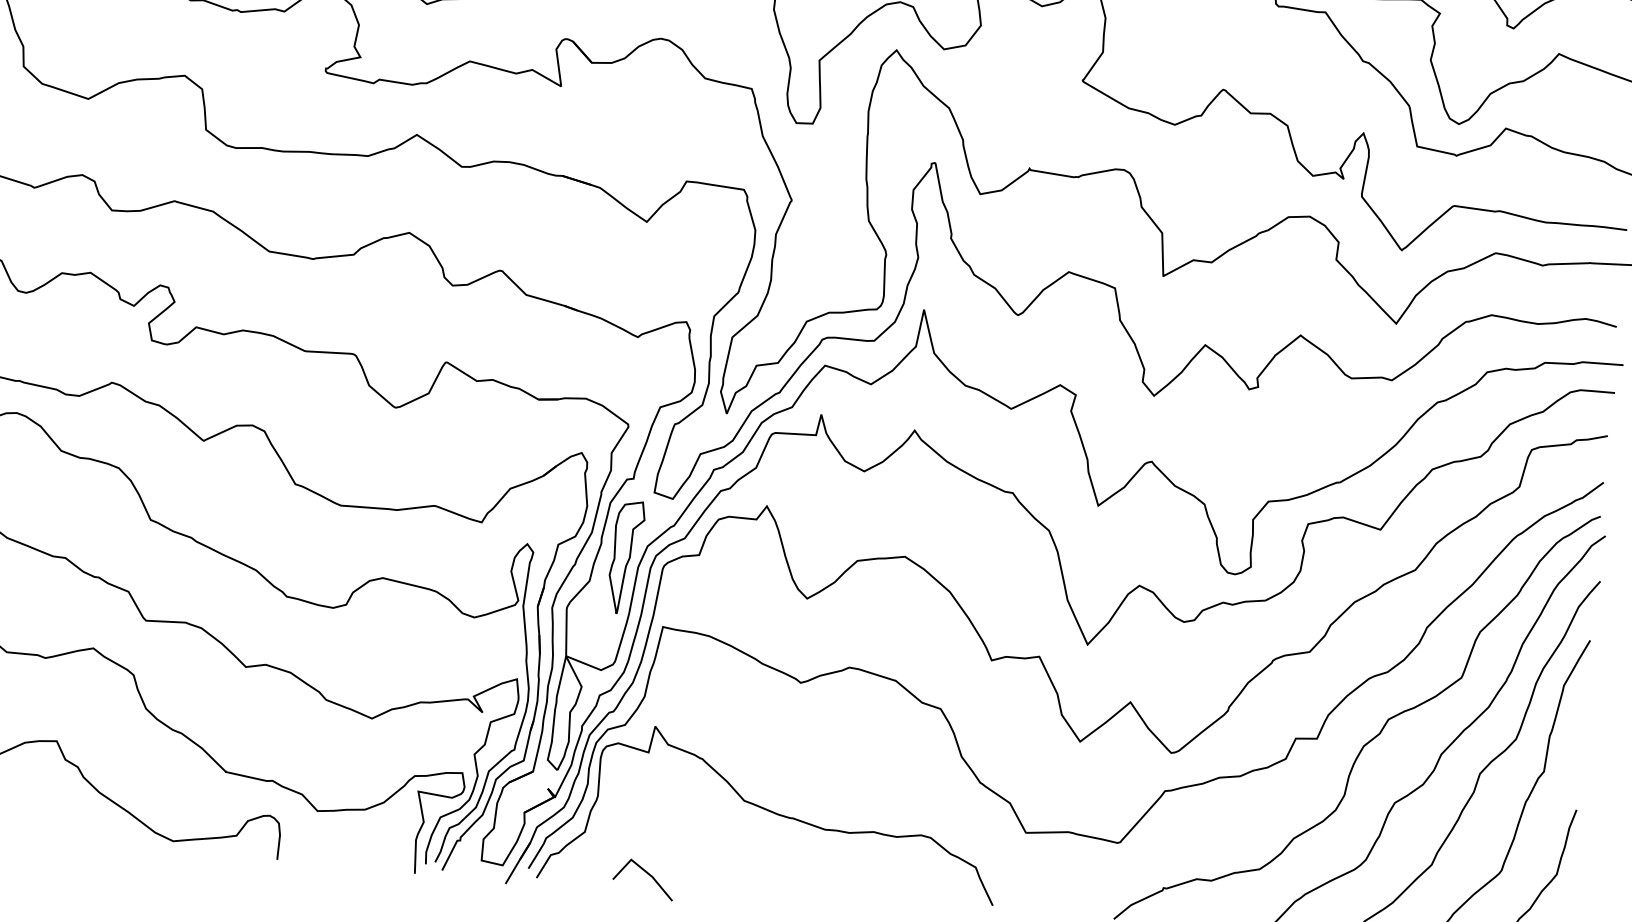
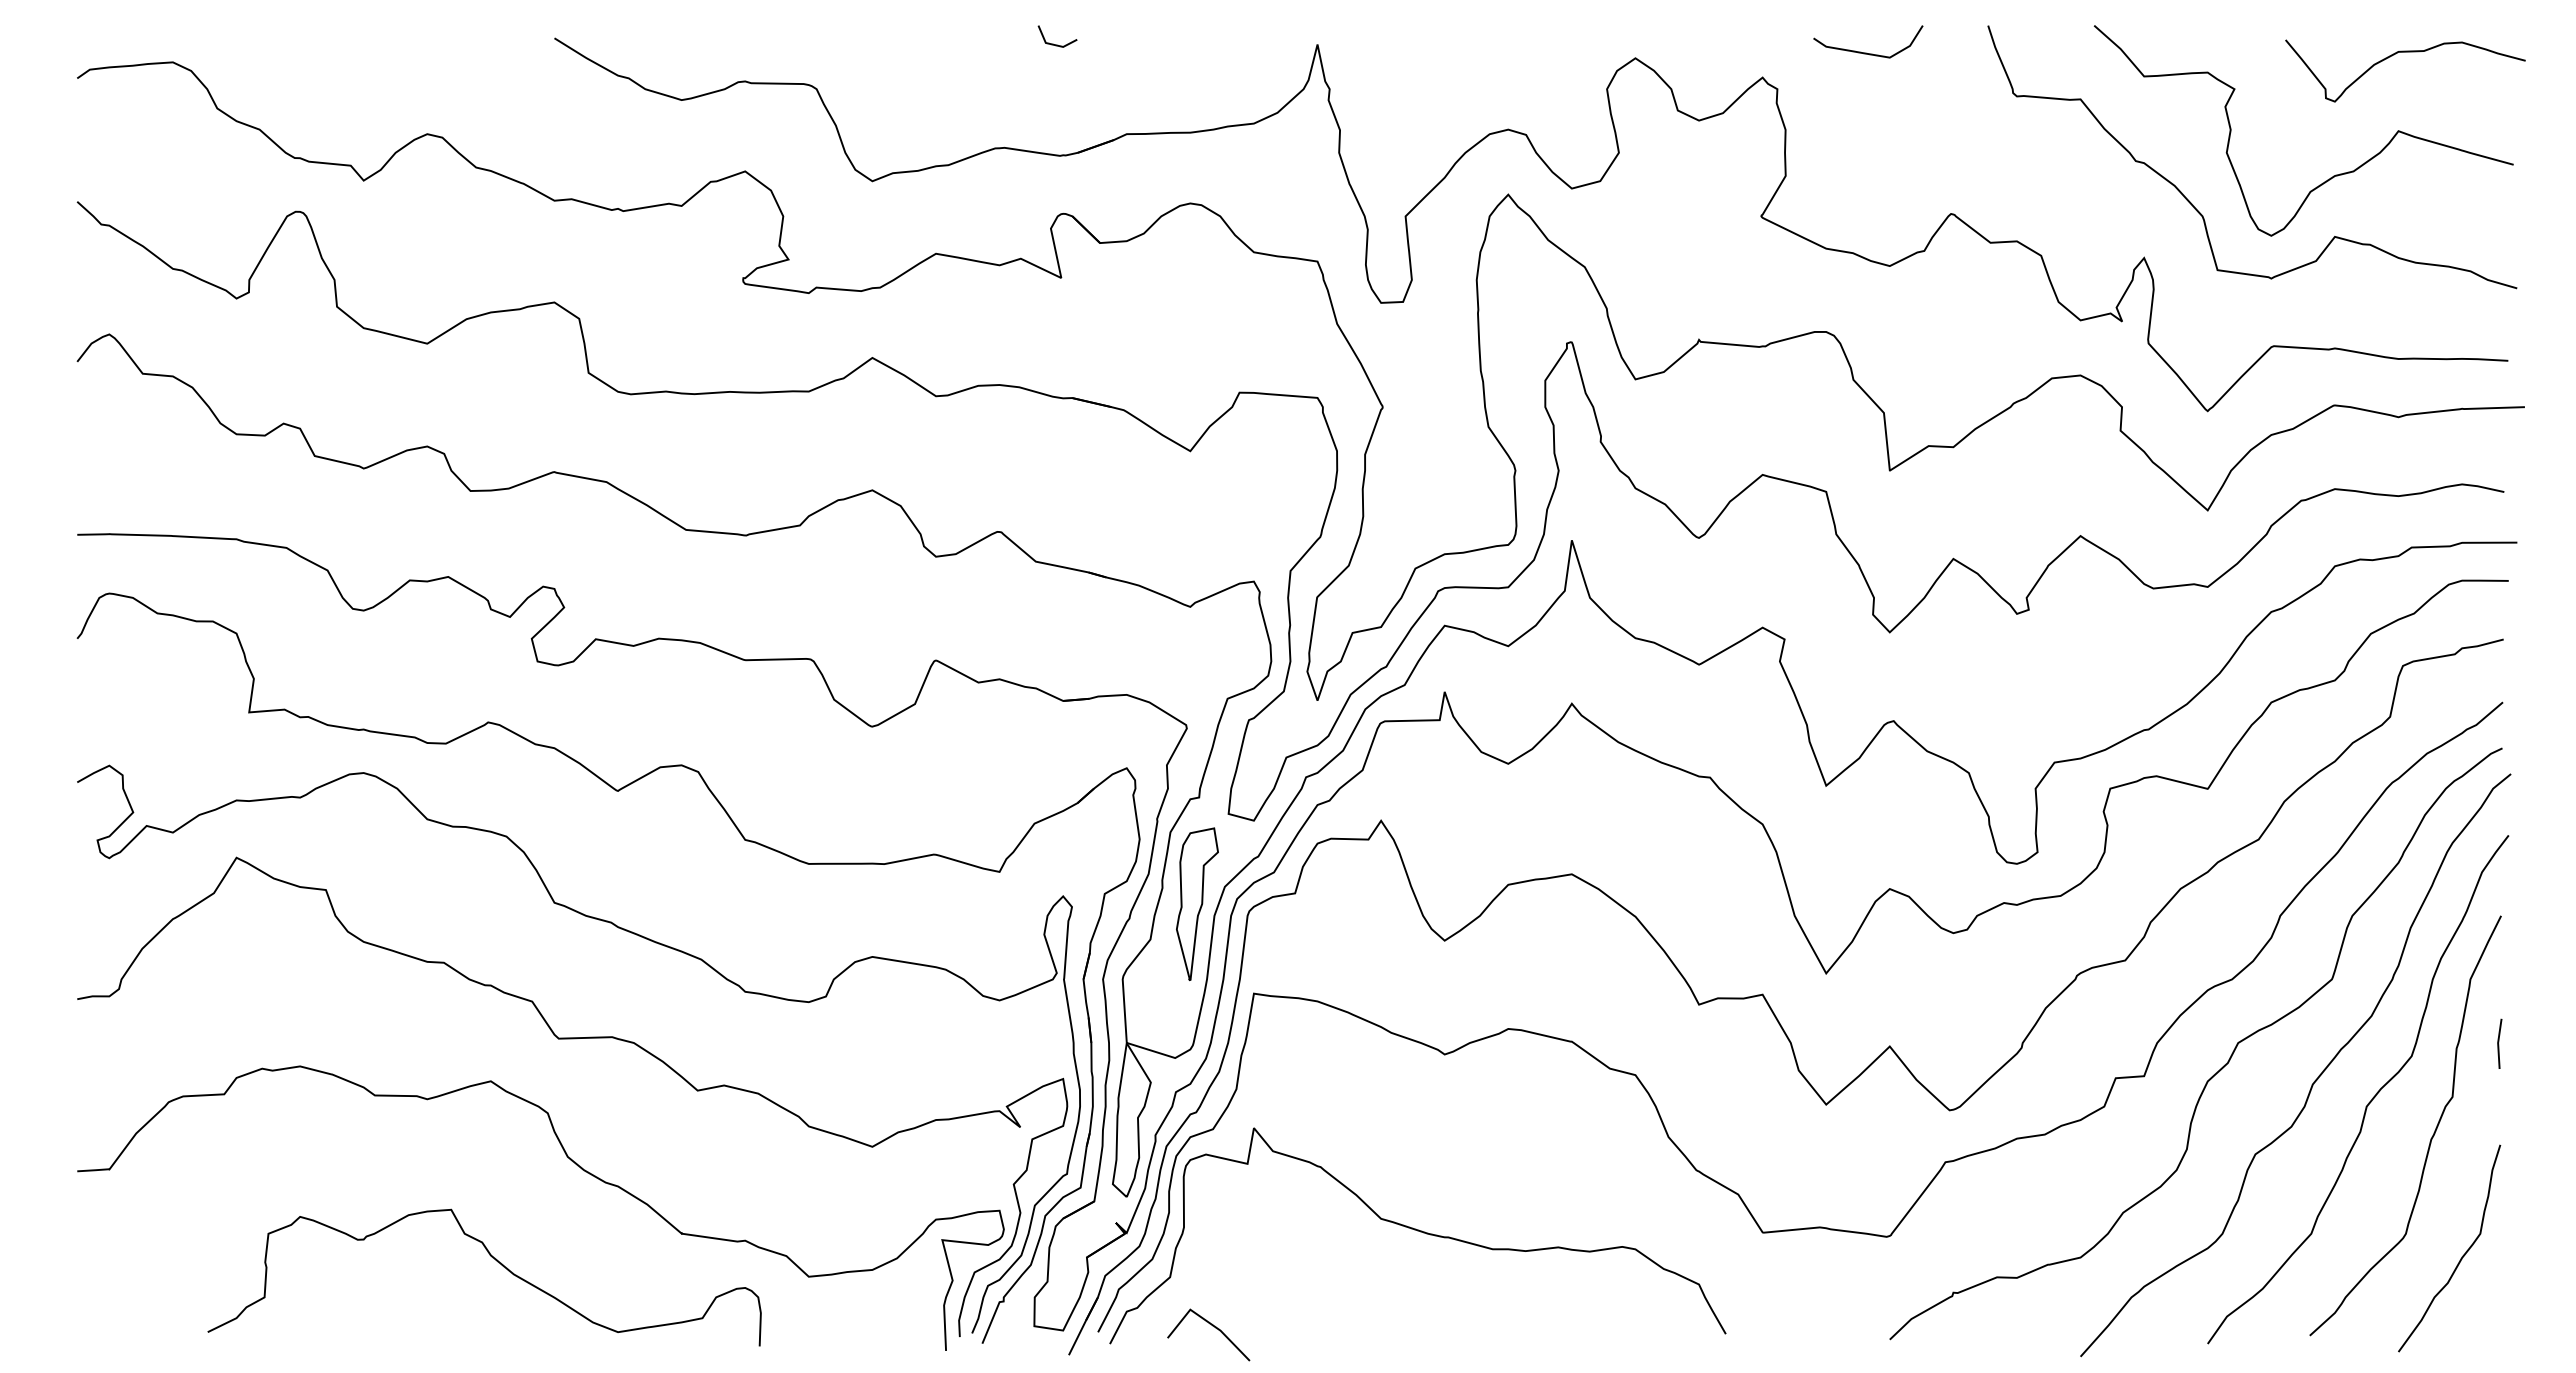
line: (1581, 734) -> (2499, 1042), added
line: (646, 873) -> (1212, 1326), moved

